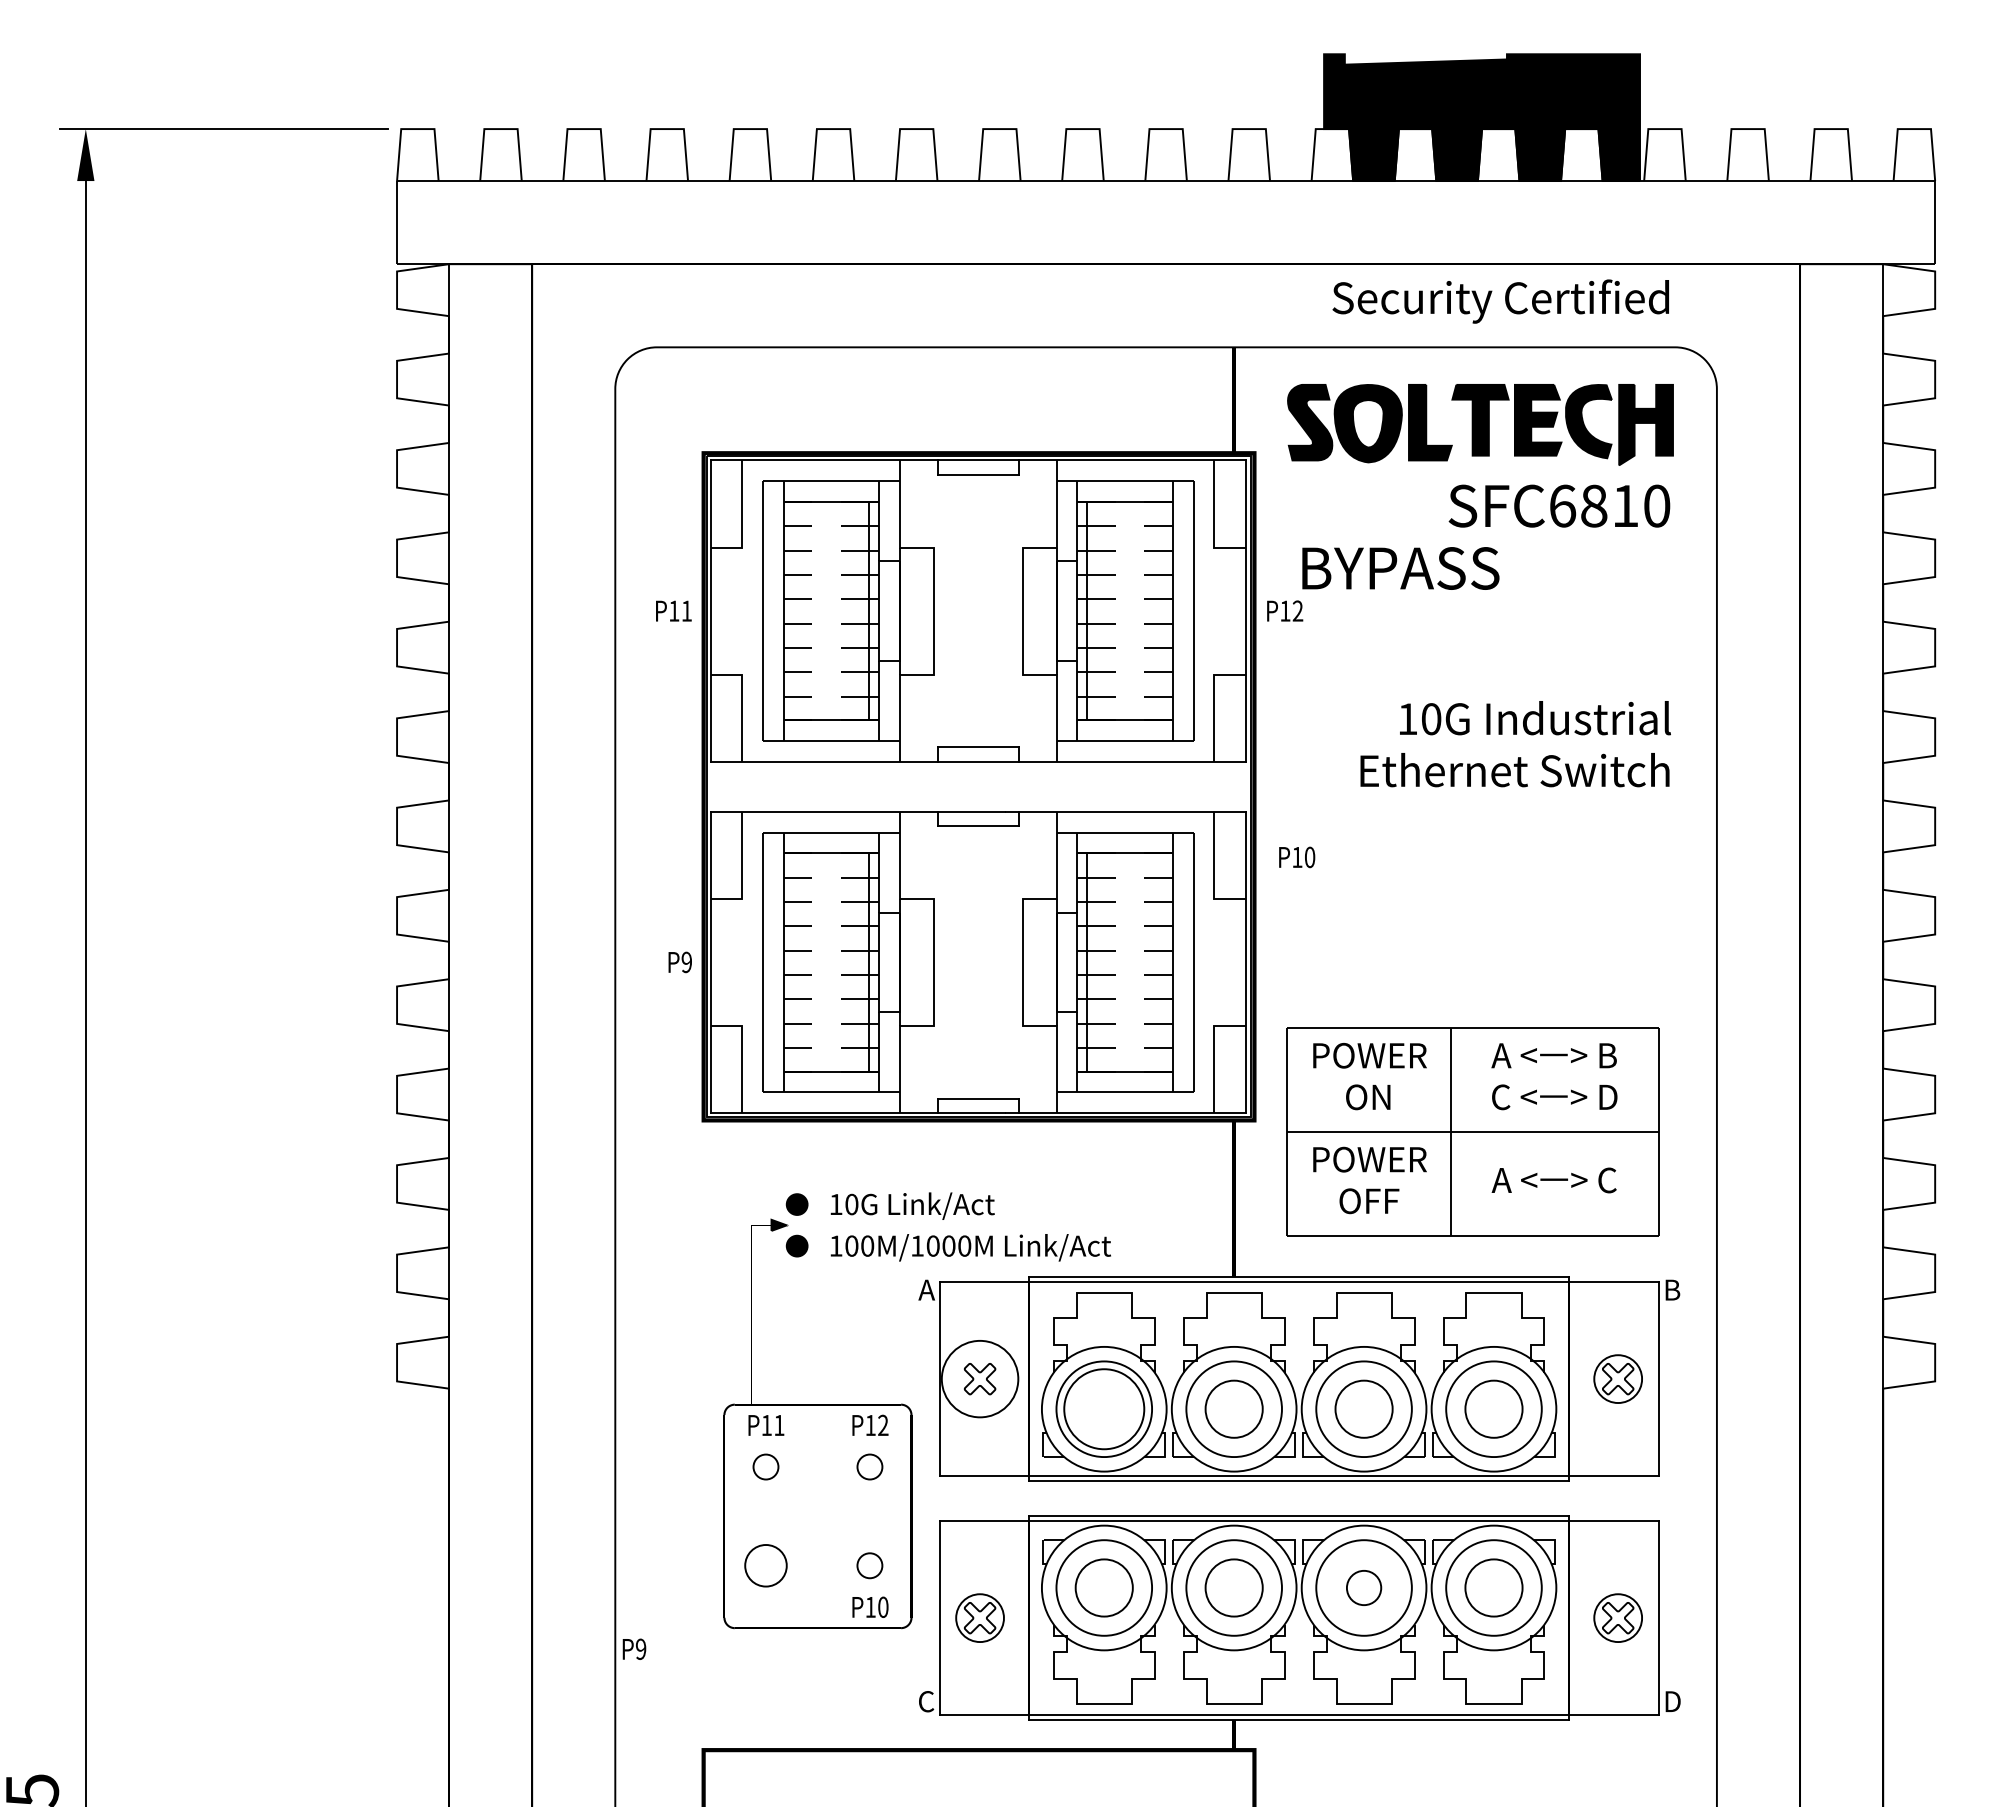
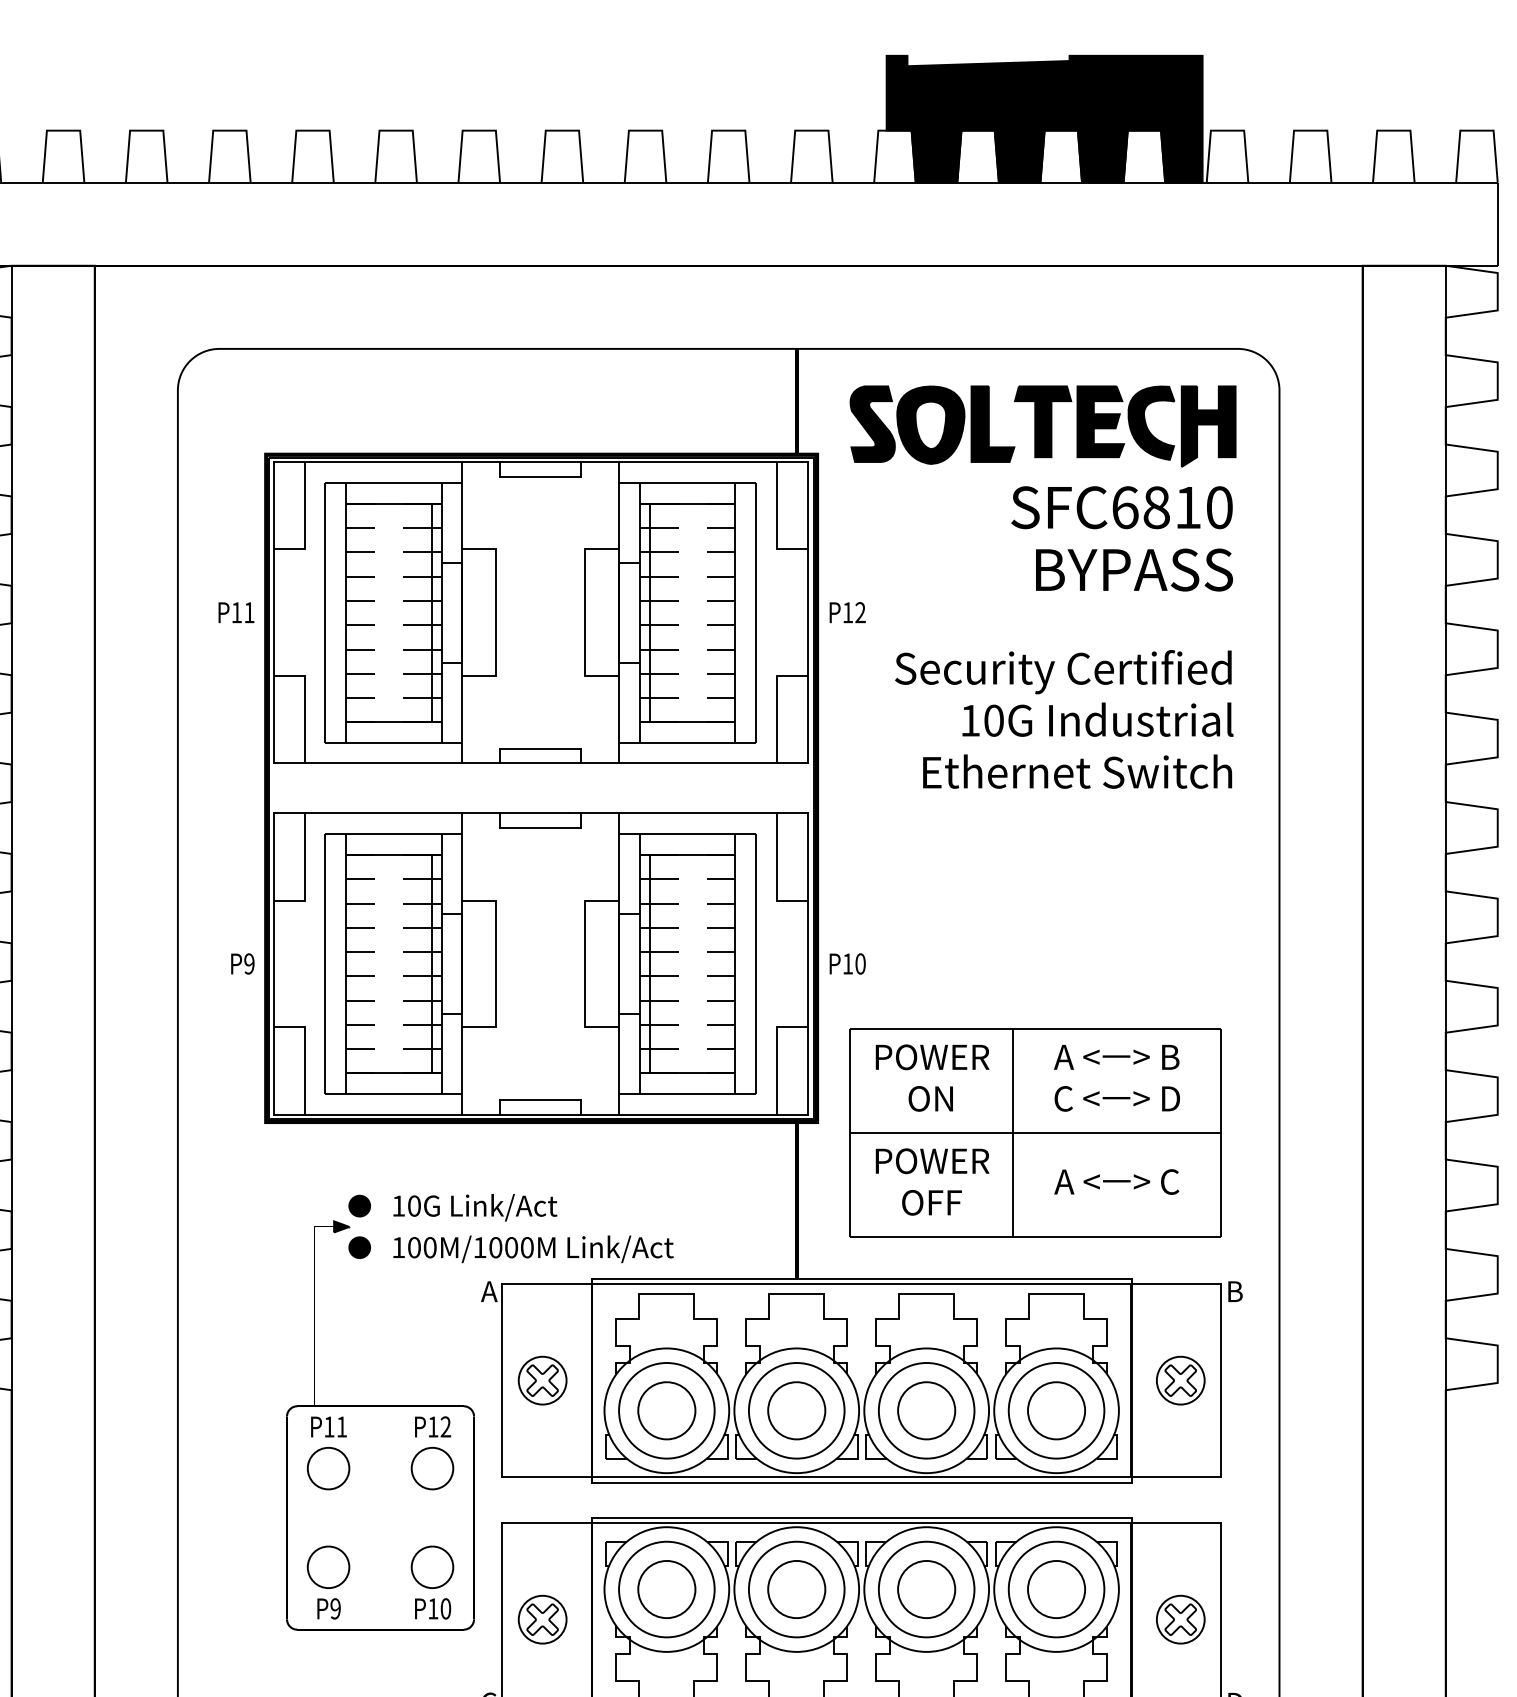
text: (1500, 301) -> (1063, 672), moved
text: (1400, 568) -> (1134, 570), moved
text: (1297, 857) -> (848, 964), moved
circle: (979, 1379) -> (542, 1381), size x0.62
circle: (1103, 1408) -> (666, 1410), size x0.71
circle: (765, 1466) -> (328, 1468), size x1.67
circle: (869, 1466) -> (432, 1468), size x1.67
circle: (869, 1565) -> (432, 1567), size x1.67
circle: (1363, 1587) -> (926, 1589), size x1.67
text: (634, 1648) -> (329, 1608), moved

